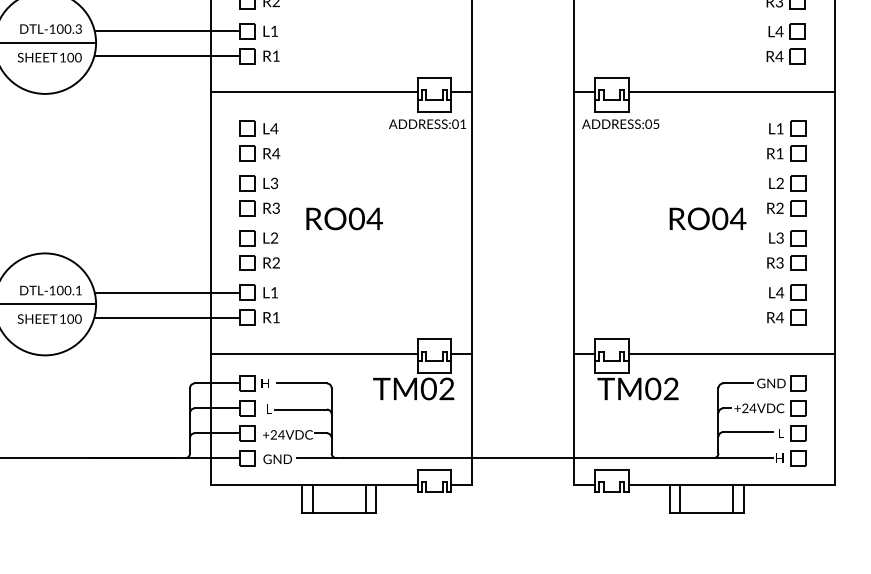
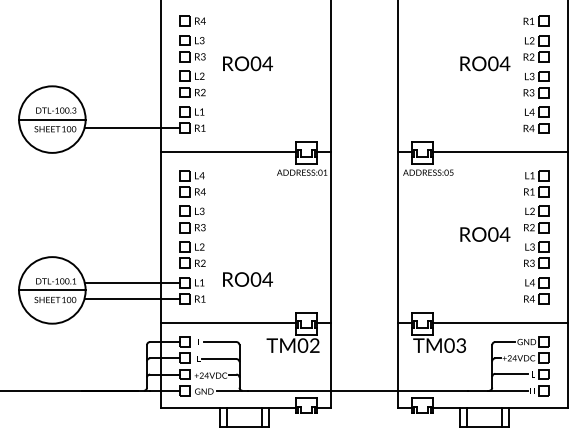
line: (167, 32) -> (132, 112), removed
text: (343, 218) -> (247, 279), moved
text: (671, 391) -> (461, 347), TM02 -> TM03

